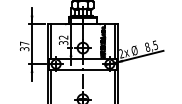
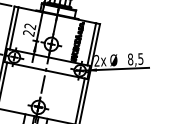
text: (64, 43) -> (29, 33), 32 -> 22

